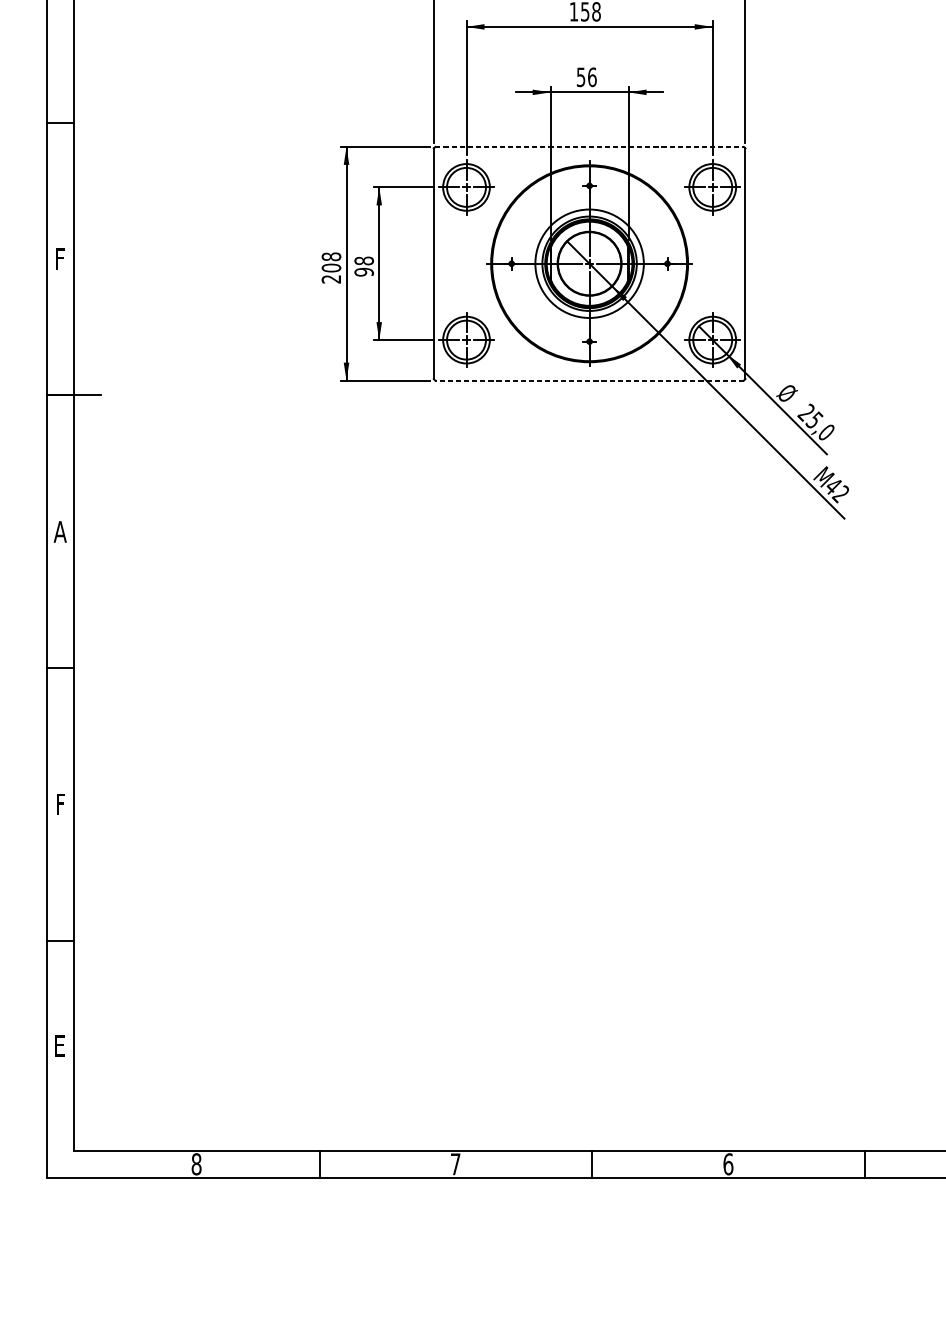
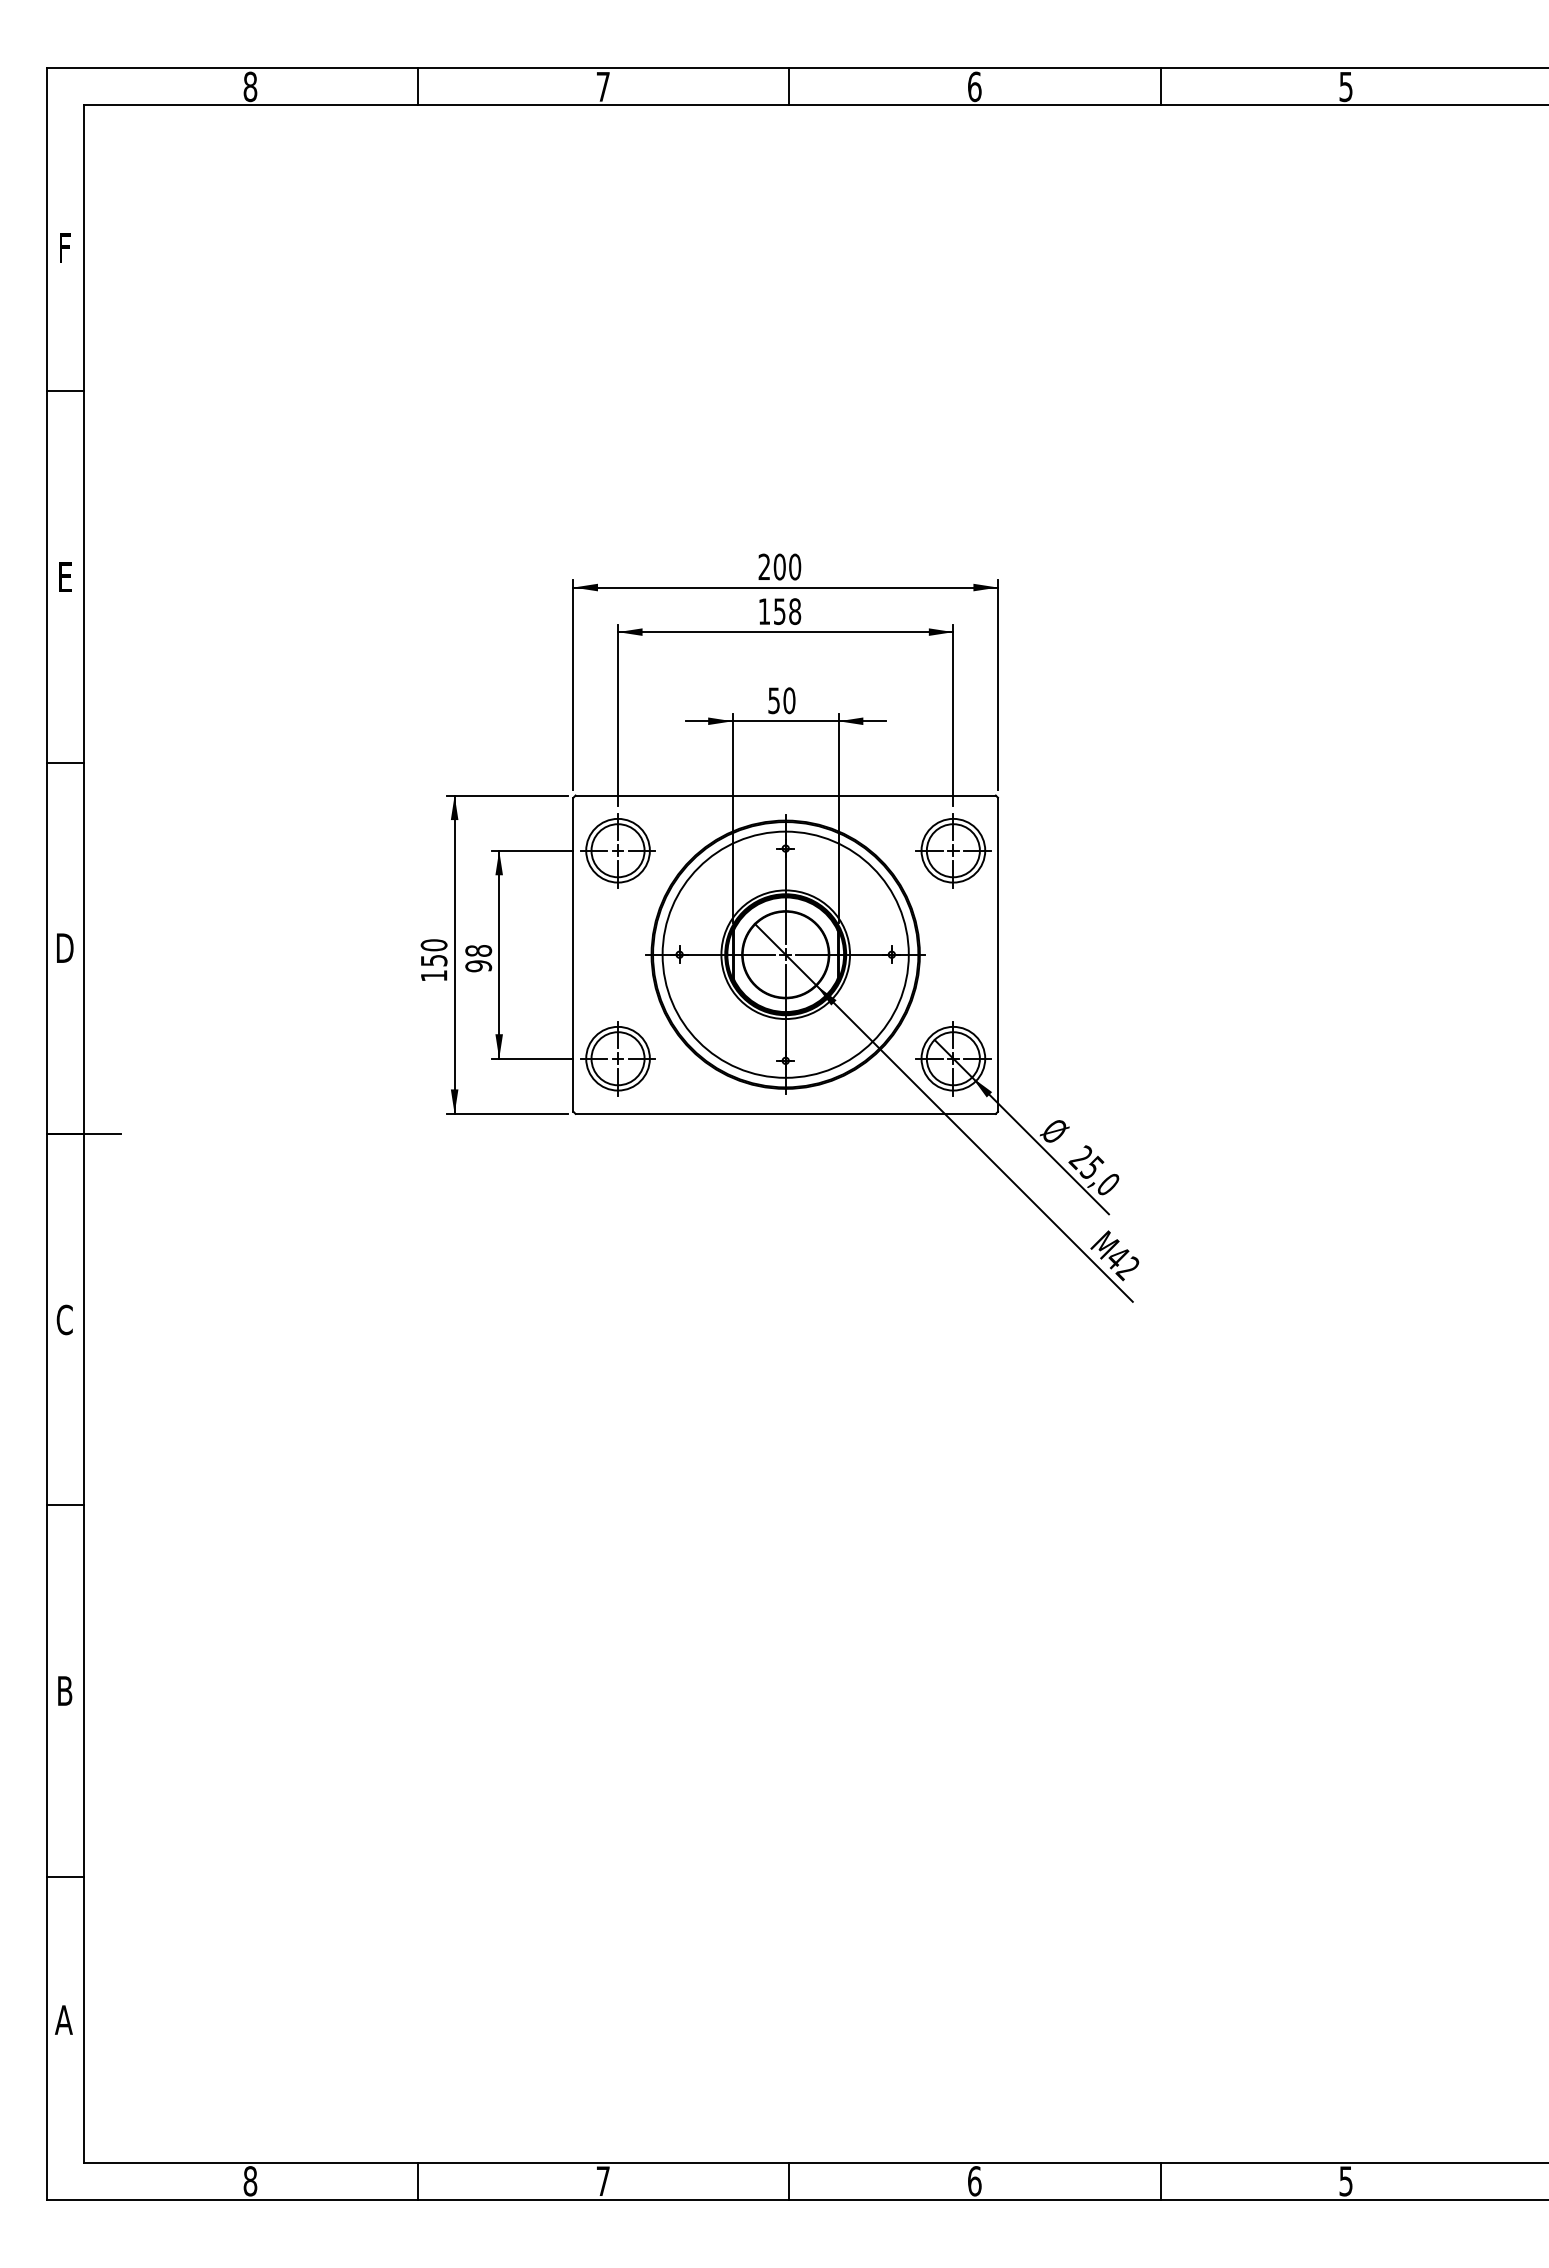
text: (592, 77) -> (789, 700), 56 -> 50
line: (590, 146) -> (786, 795), dashed -> solid
text: (60, 258) -> (65, 947), F -> D
circle: (589, 263) -> (785, 954), size x1.67
text: (331, 268) -> (433, 960), 208 -> 150
line: (589, 380) -> (785, 1113), dashed -> solid
text: (60, 531) -> (64, 1319), A -> C
text: (60, 803) -> (65, 1690), F -> B
text: (59, 1045) -> (63, 2019), E -> A

